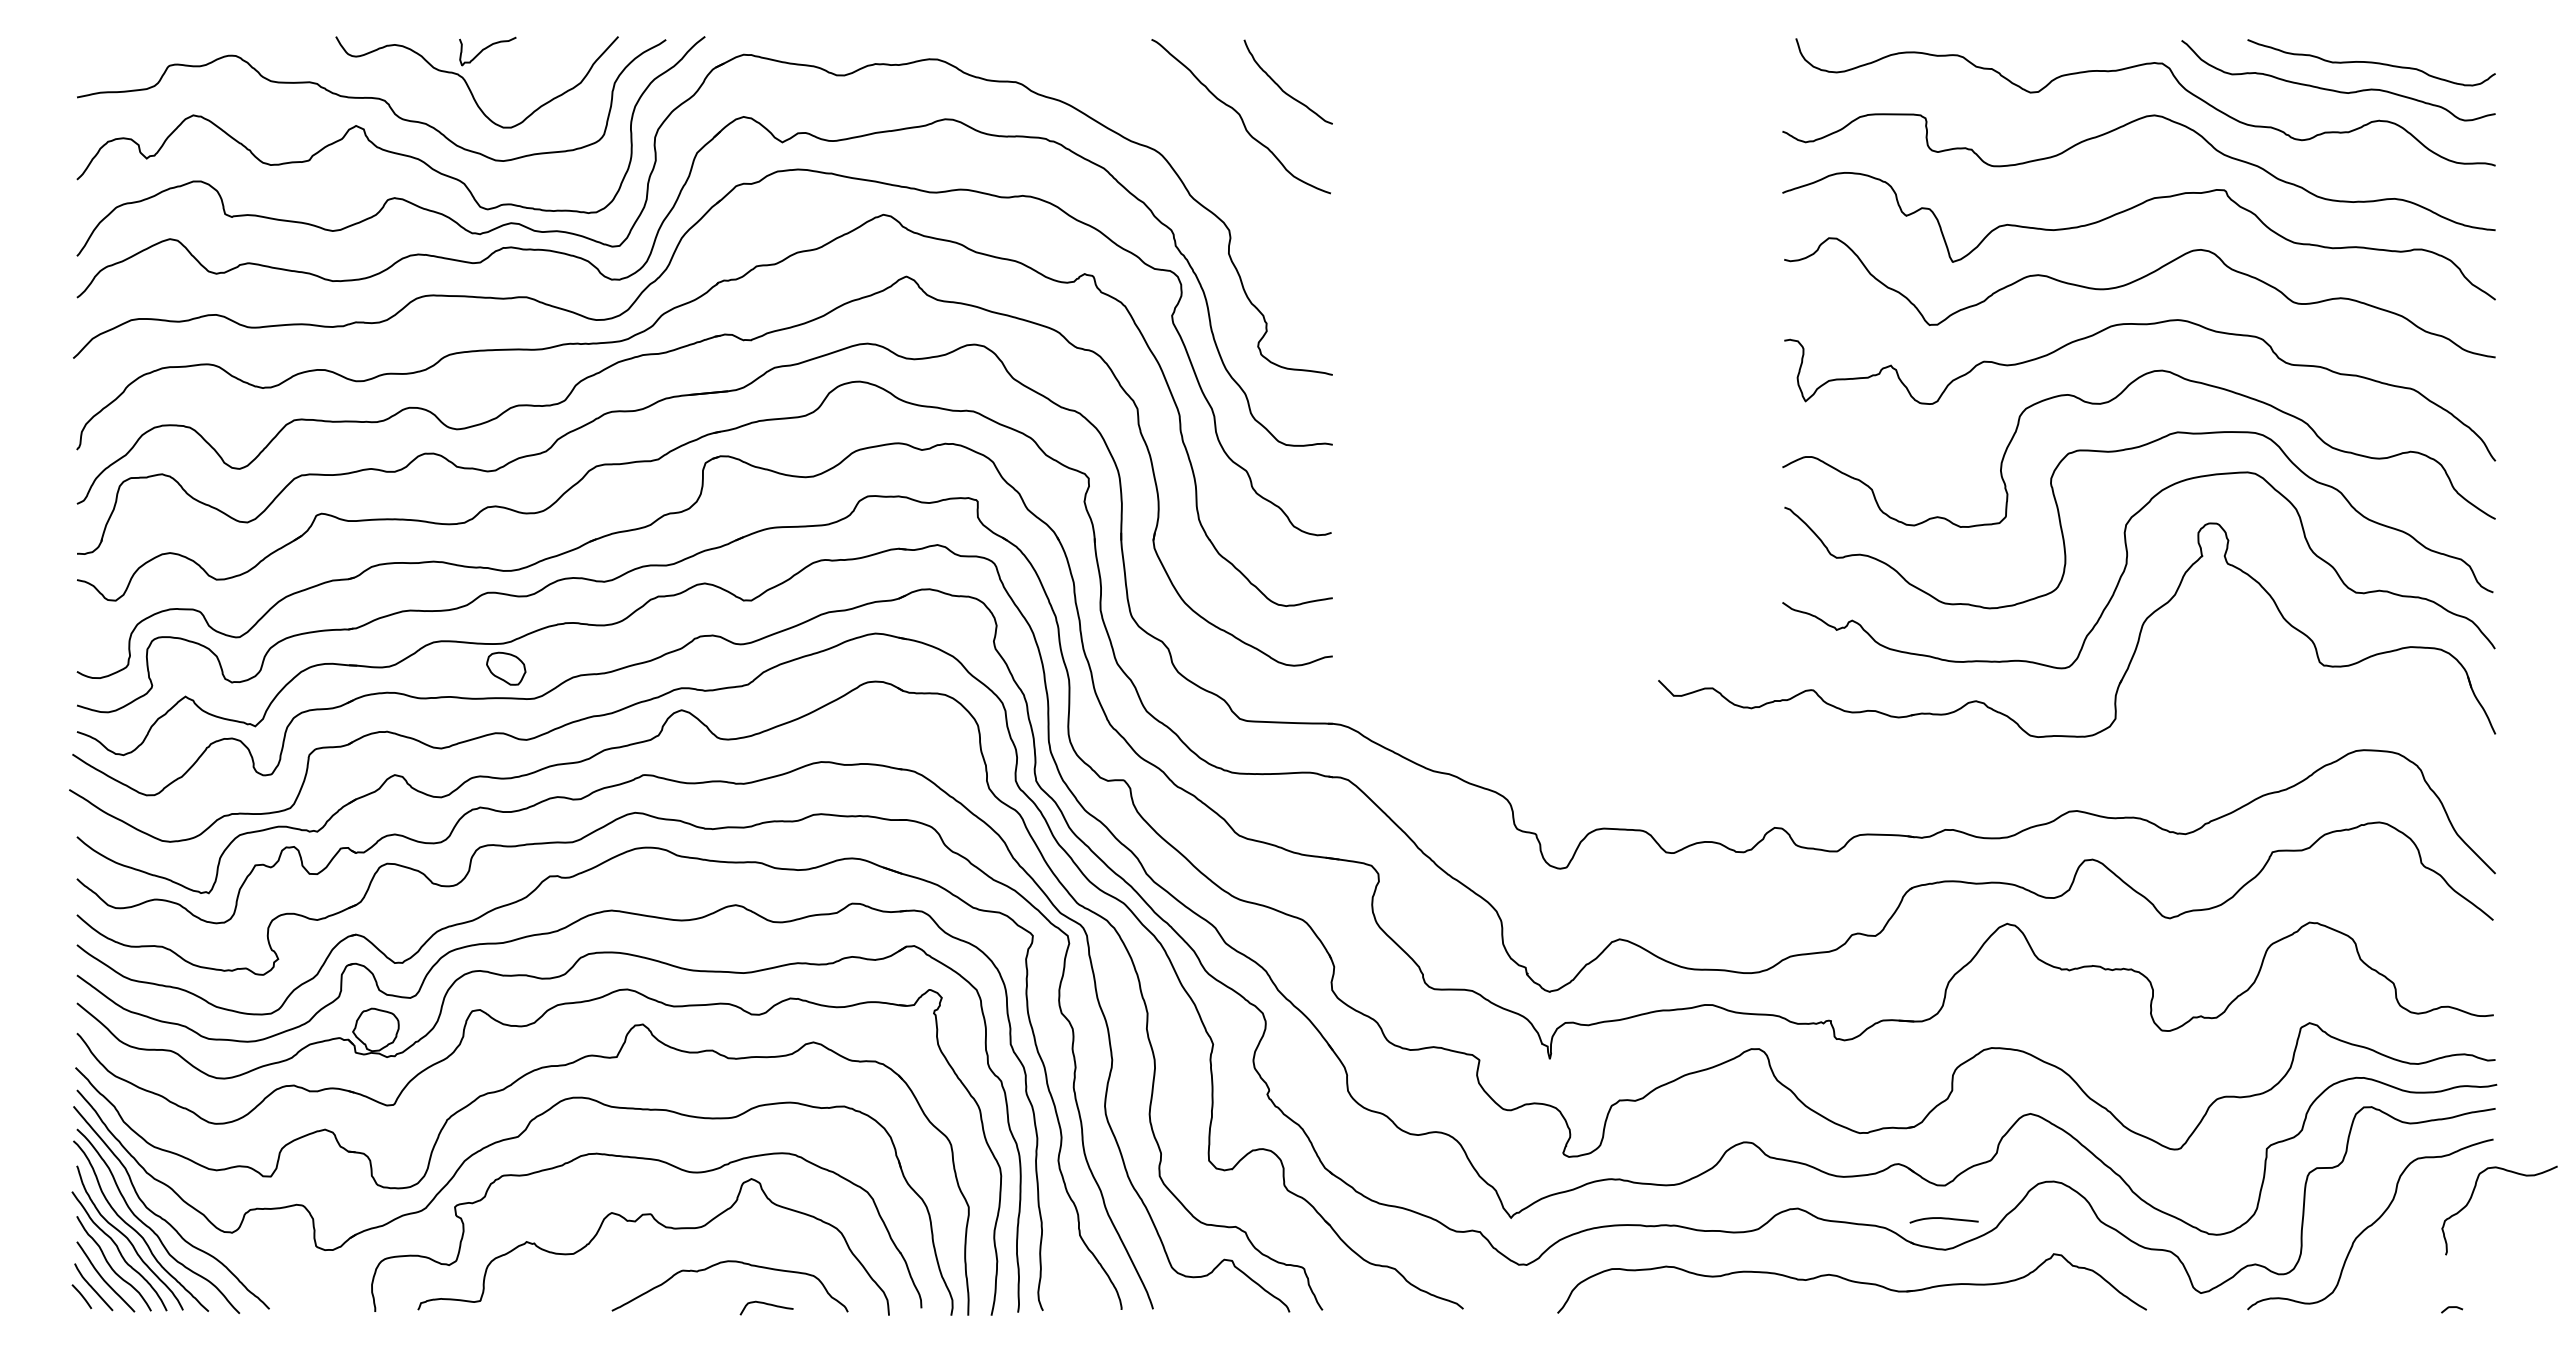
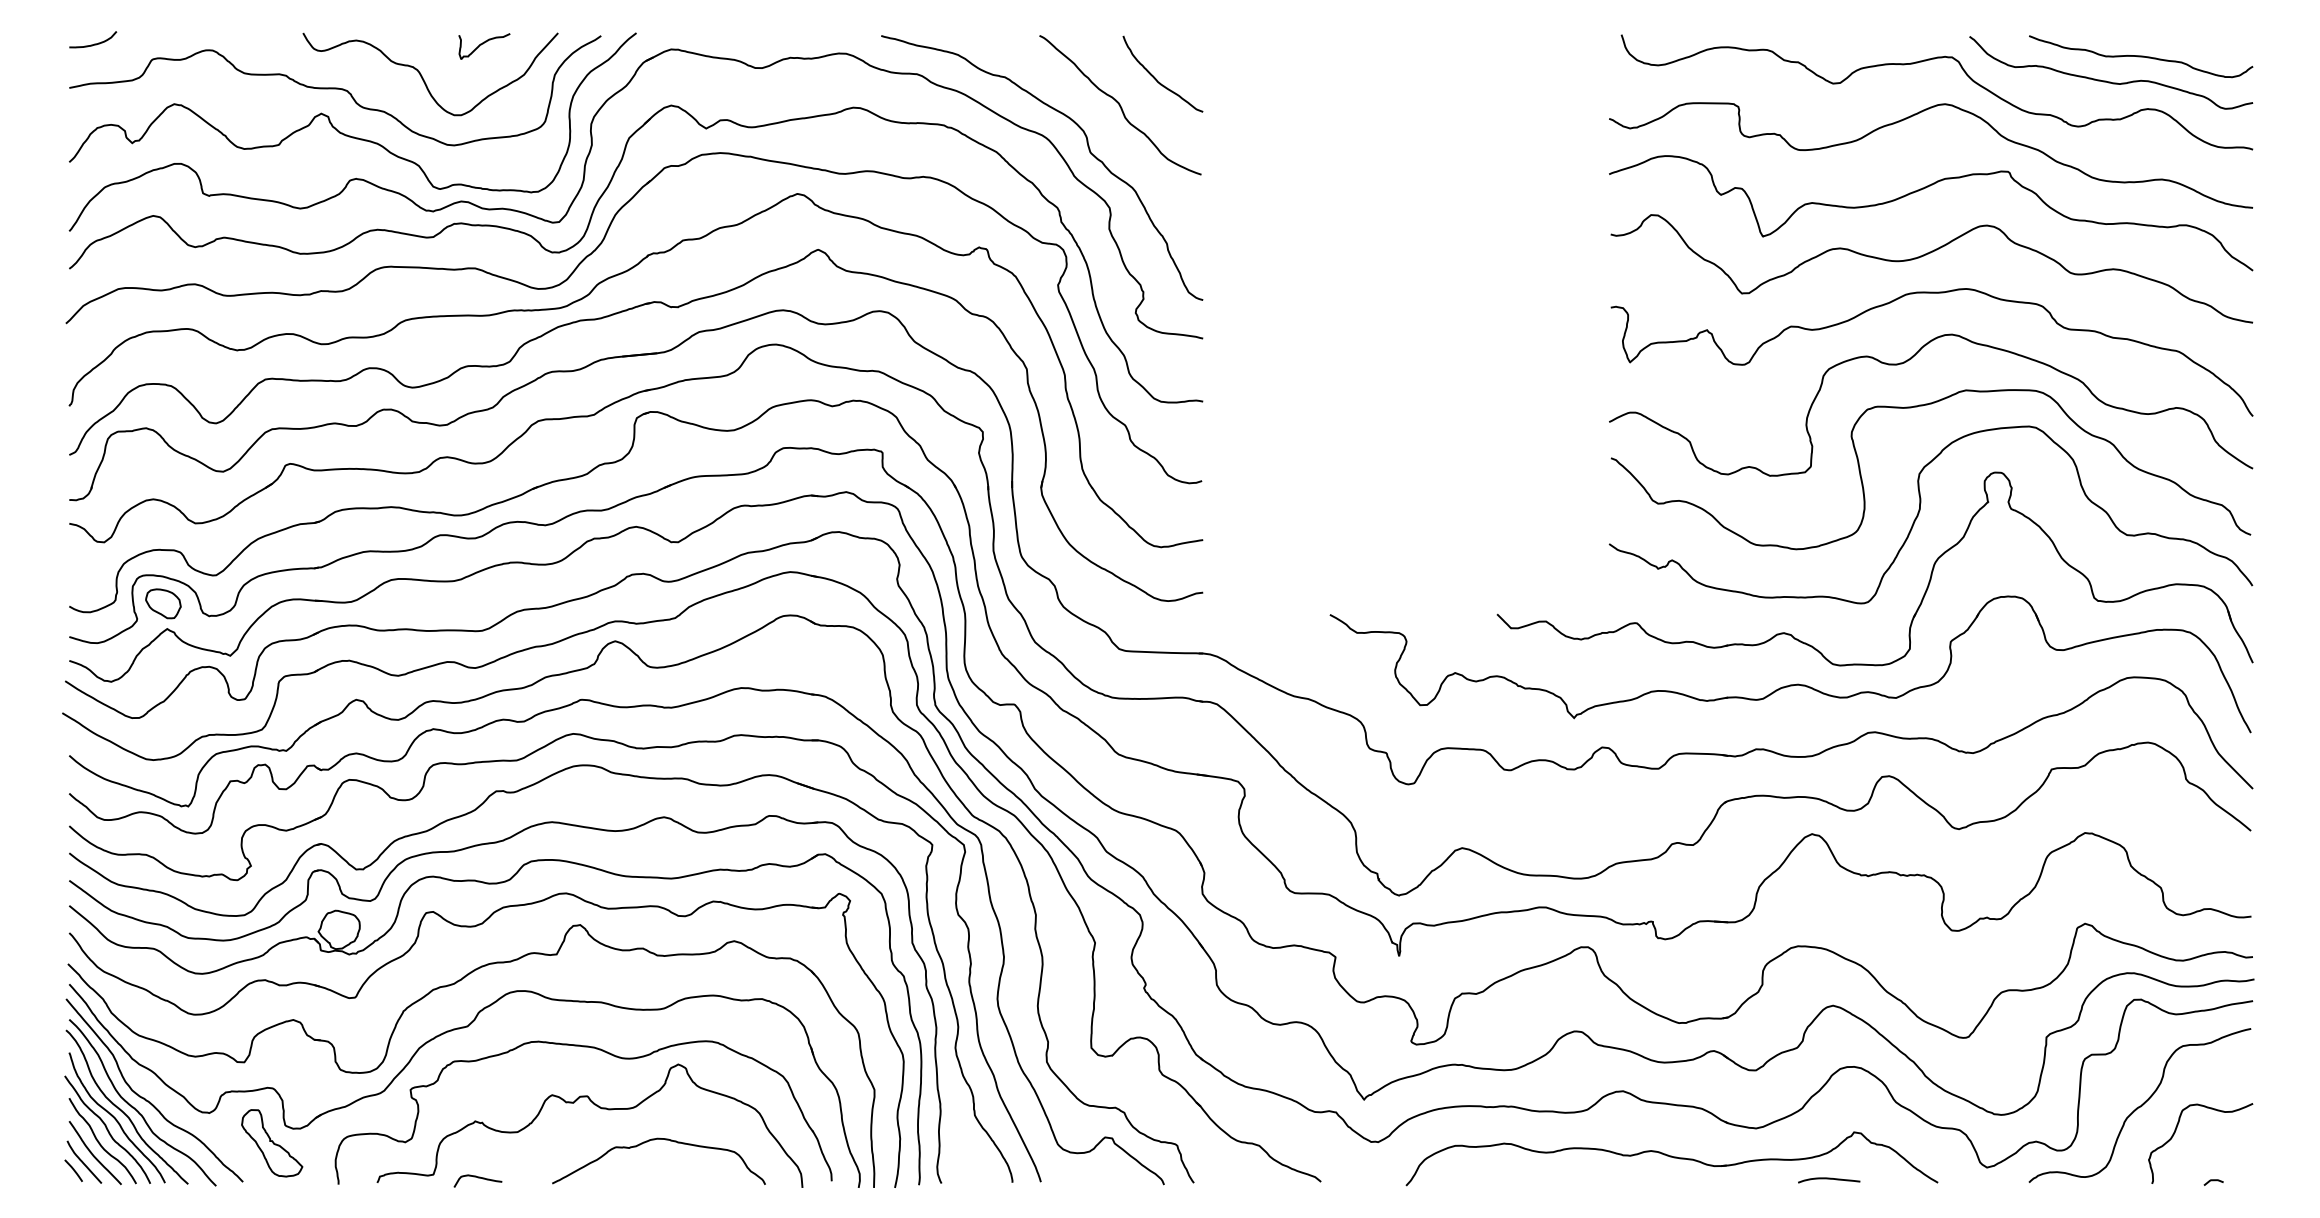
curve: (104, 48) -> (94, 43), added
curve: (485, 49) -> (482, 44), moved
curve: (1206, 168) -> (1089, 152), added
part: (506, 668) -> (163, 603), moved
part: (1987, 757) -> (1794, 683), added
curve: (2471, 1199) -> (2175, 1133), moved
curve: (1943, 1219) -> (1828, 1179), moved
part: (301, 1266) -> (271, 1143), added
curve: (768, 1305) -> (479, 1178), moved

